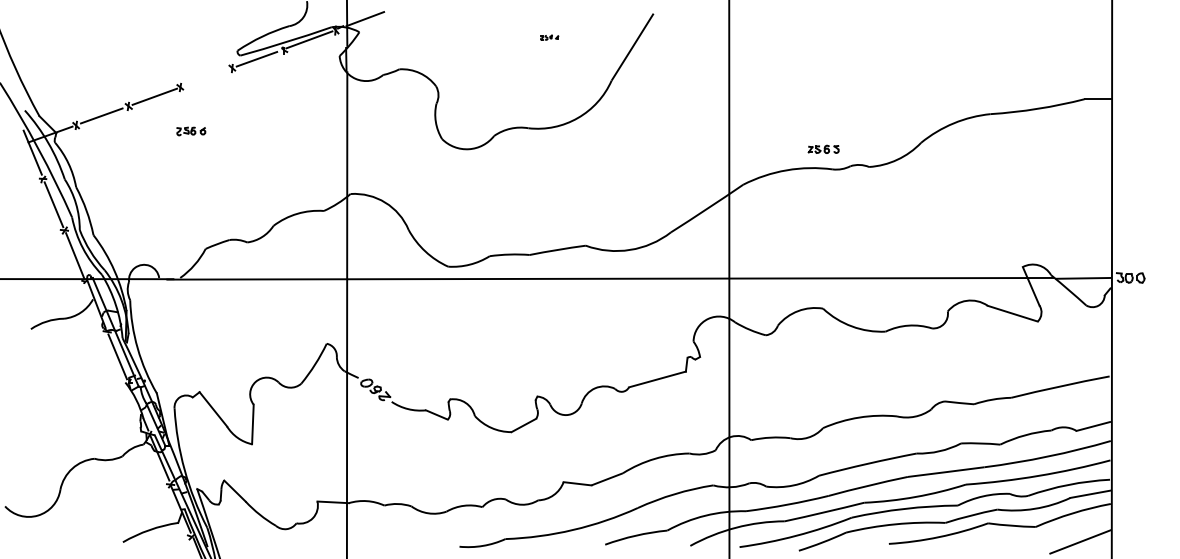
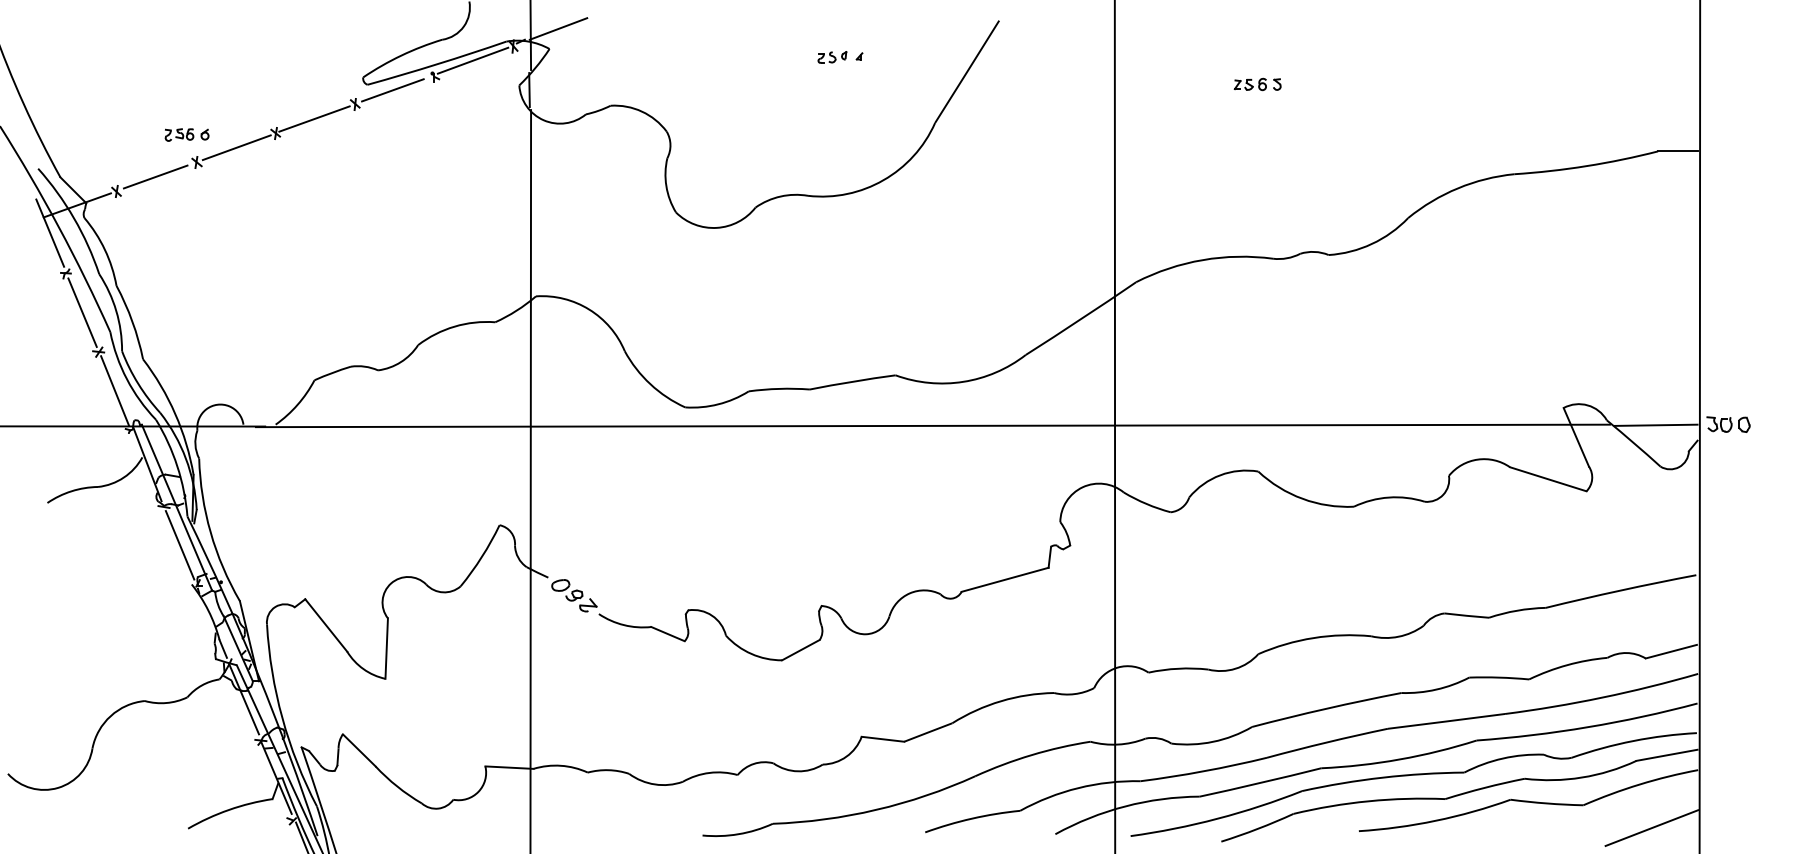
part: (549, 37) -> (840, 57), size x1.67
line: (205, 77) -> (314, 118), added
part: (191, 131) -> (187, 135), moved
part: (823, 148) -> (1257, 83), moved

